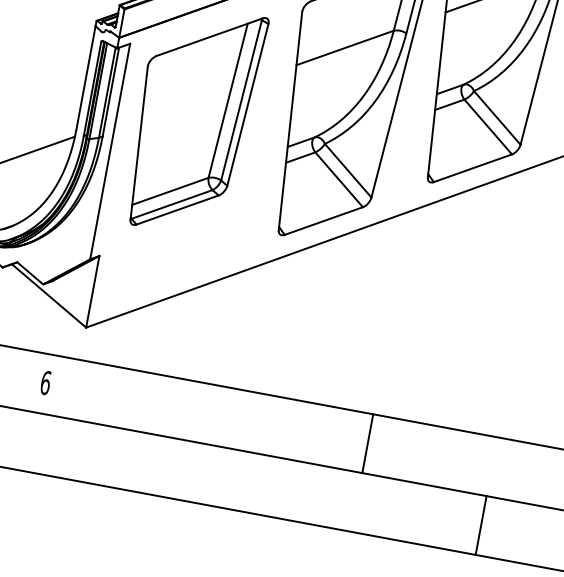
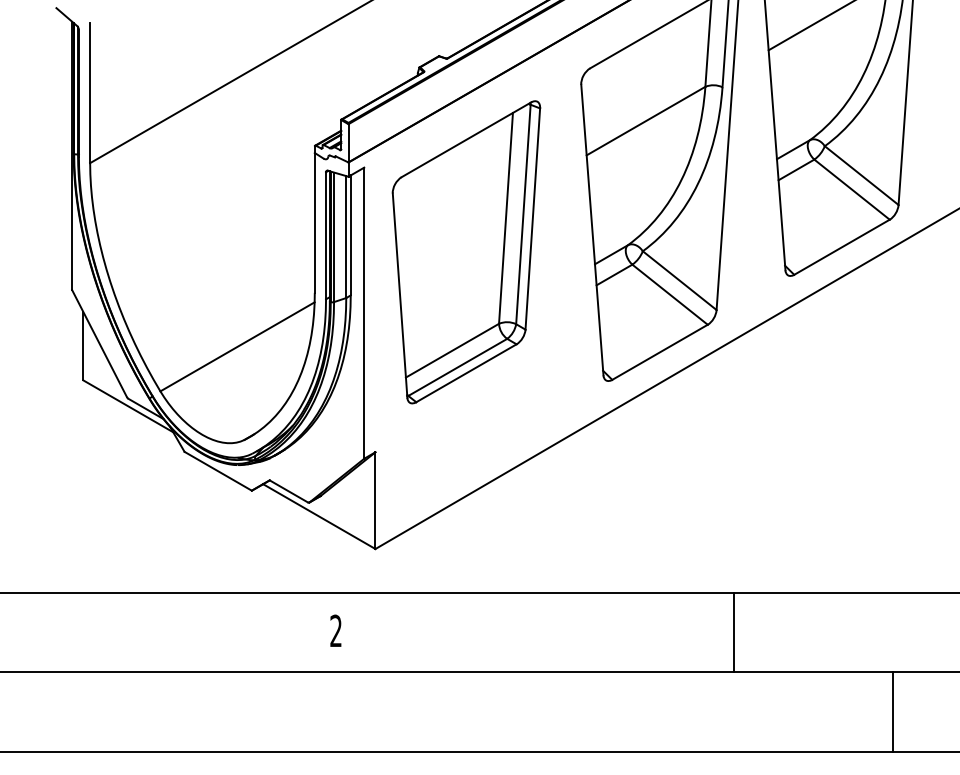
text: (46, 382) -> (336, 630), 6 -> 2
line: (367, 443) -> (734, 632), moved
line: (481, 525) -> (893, 711), moved

